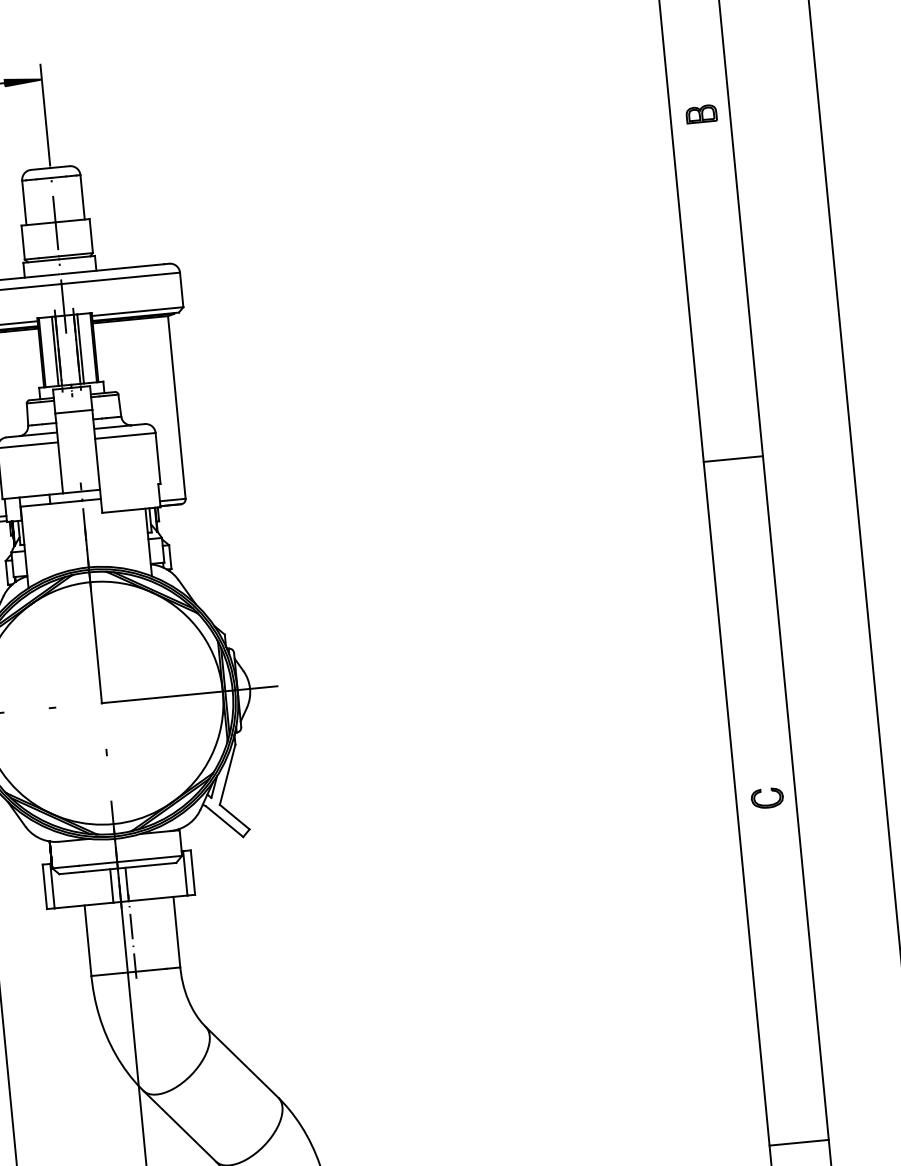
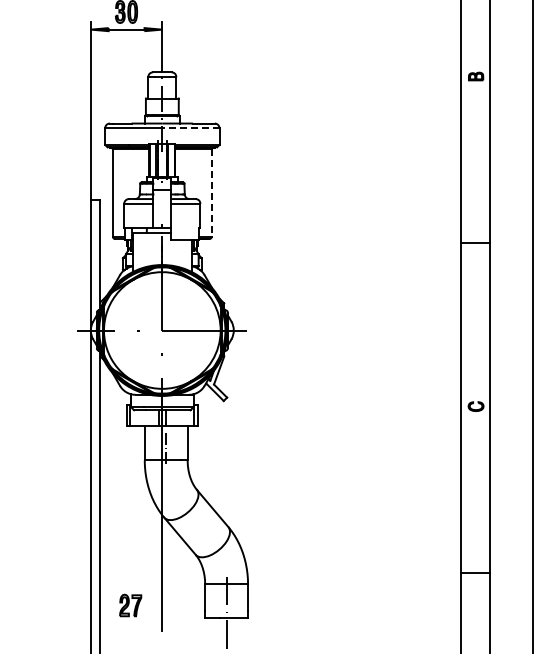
line: (119, 278) -> (190, 128), solid -> dashed
line: (176, 409) -> (211, 193), solid -> dashed

